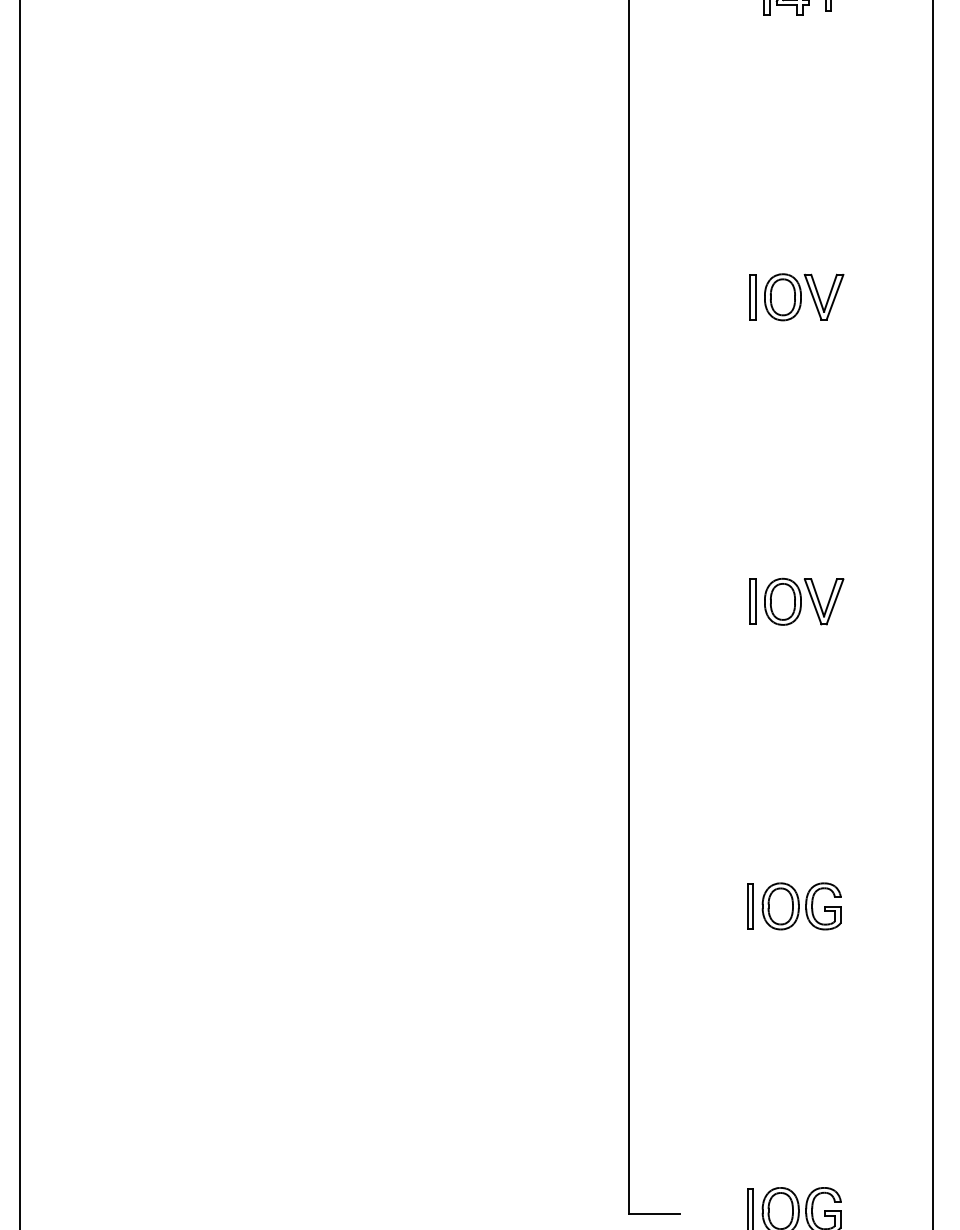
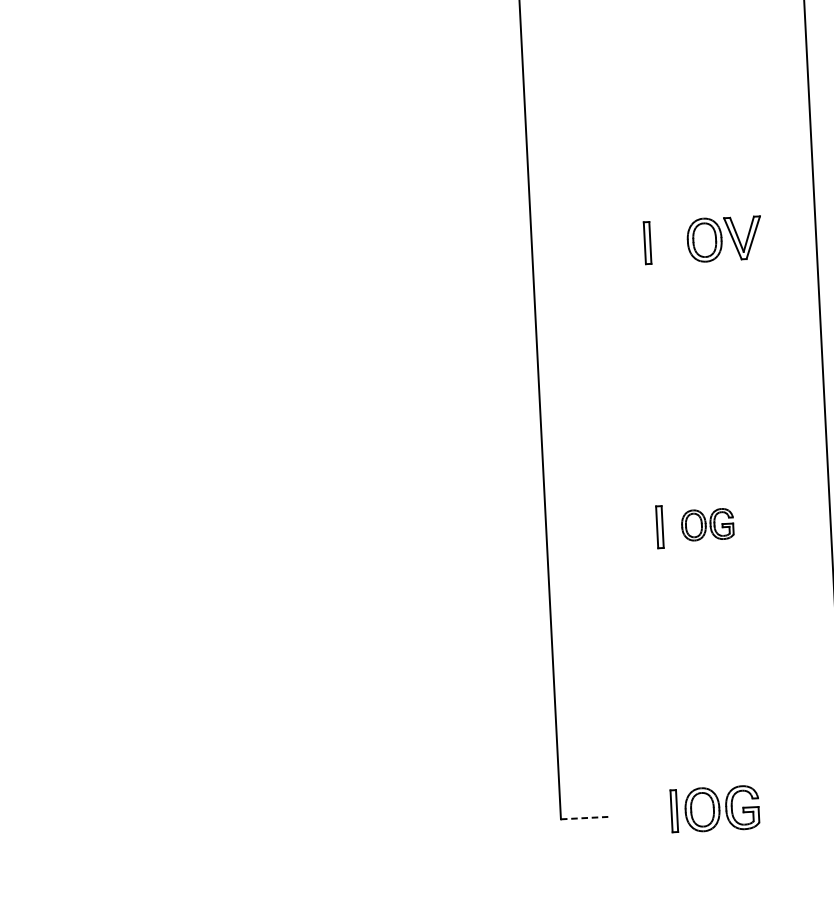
part: (804, 601) -> (724, 238), moved
part: (801, 906) -> (707, 524), size x0.7
line: (654, 1213) -> (584, 818), solid -> dashed

